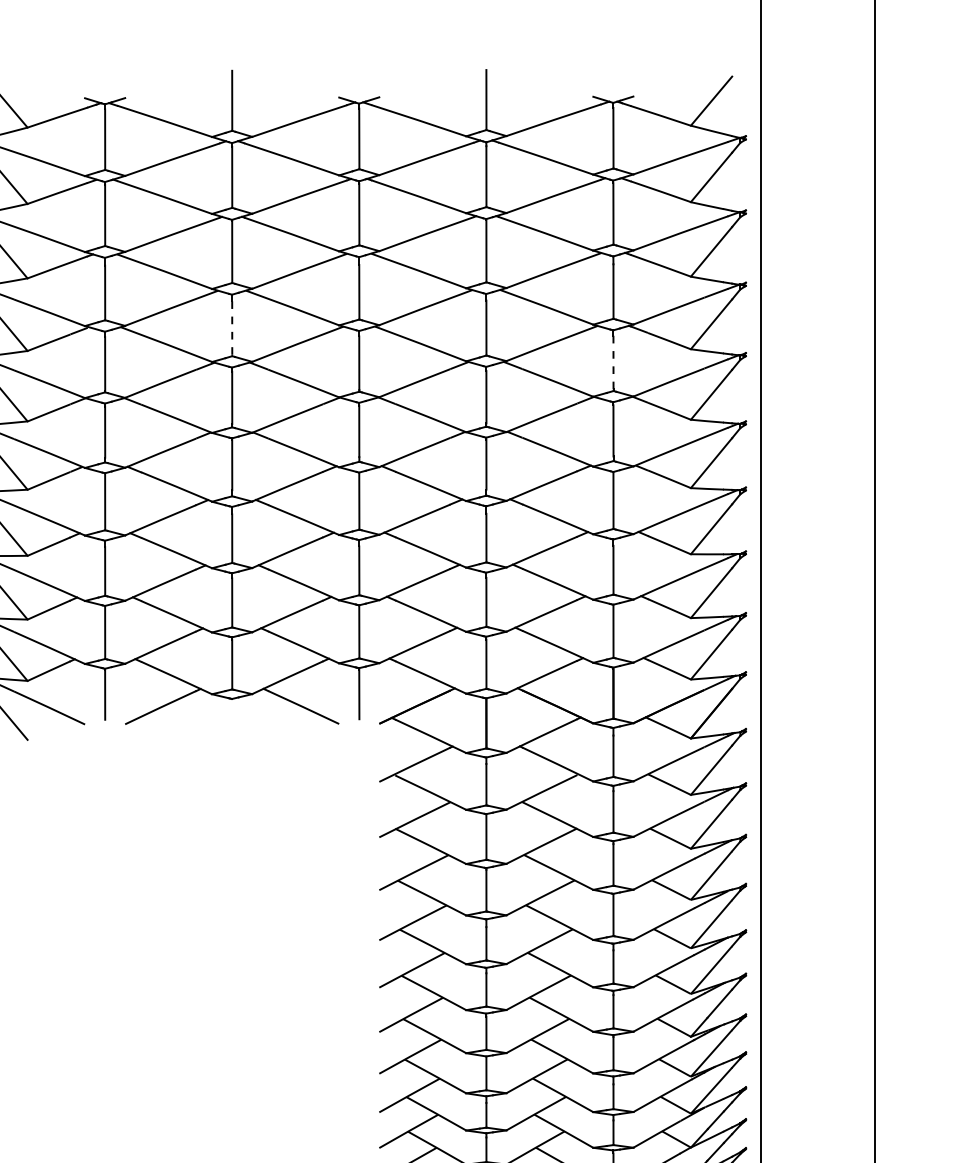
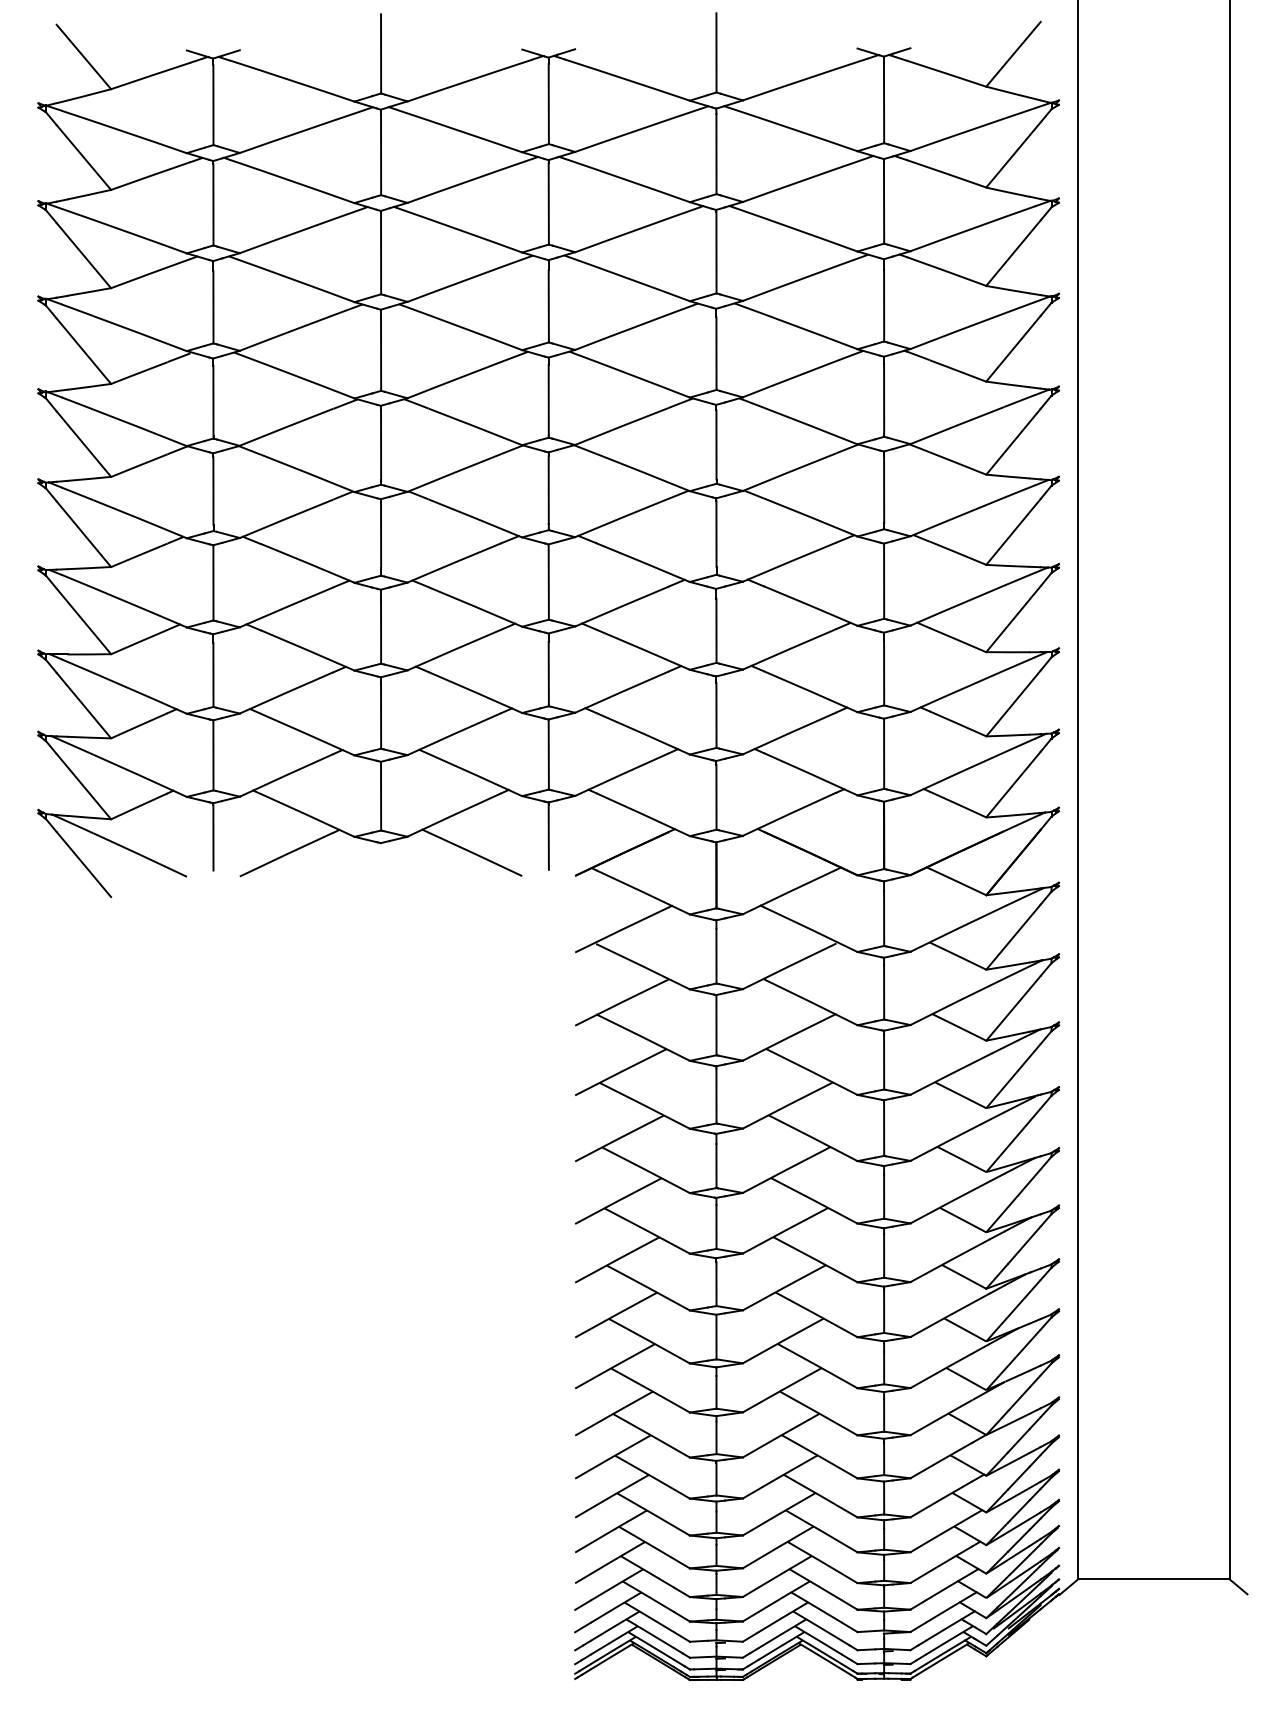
line: (232, 329) -> (381, 355), dashed -> solid
line: (613, 362) -> (884, 399), dashed -> solid

